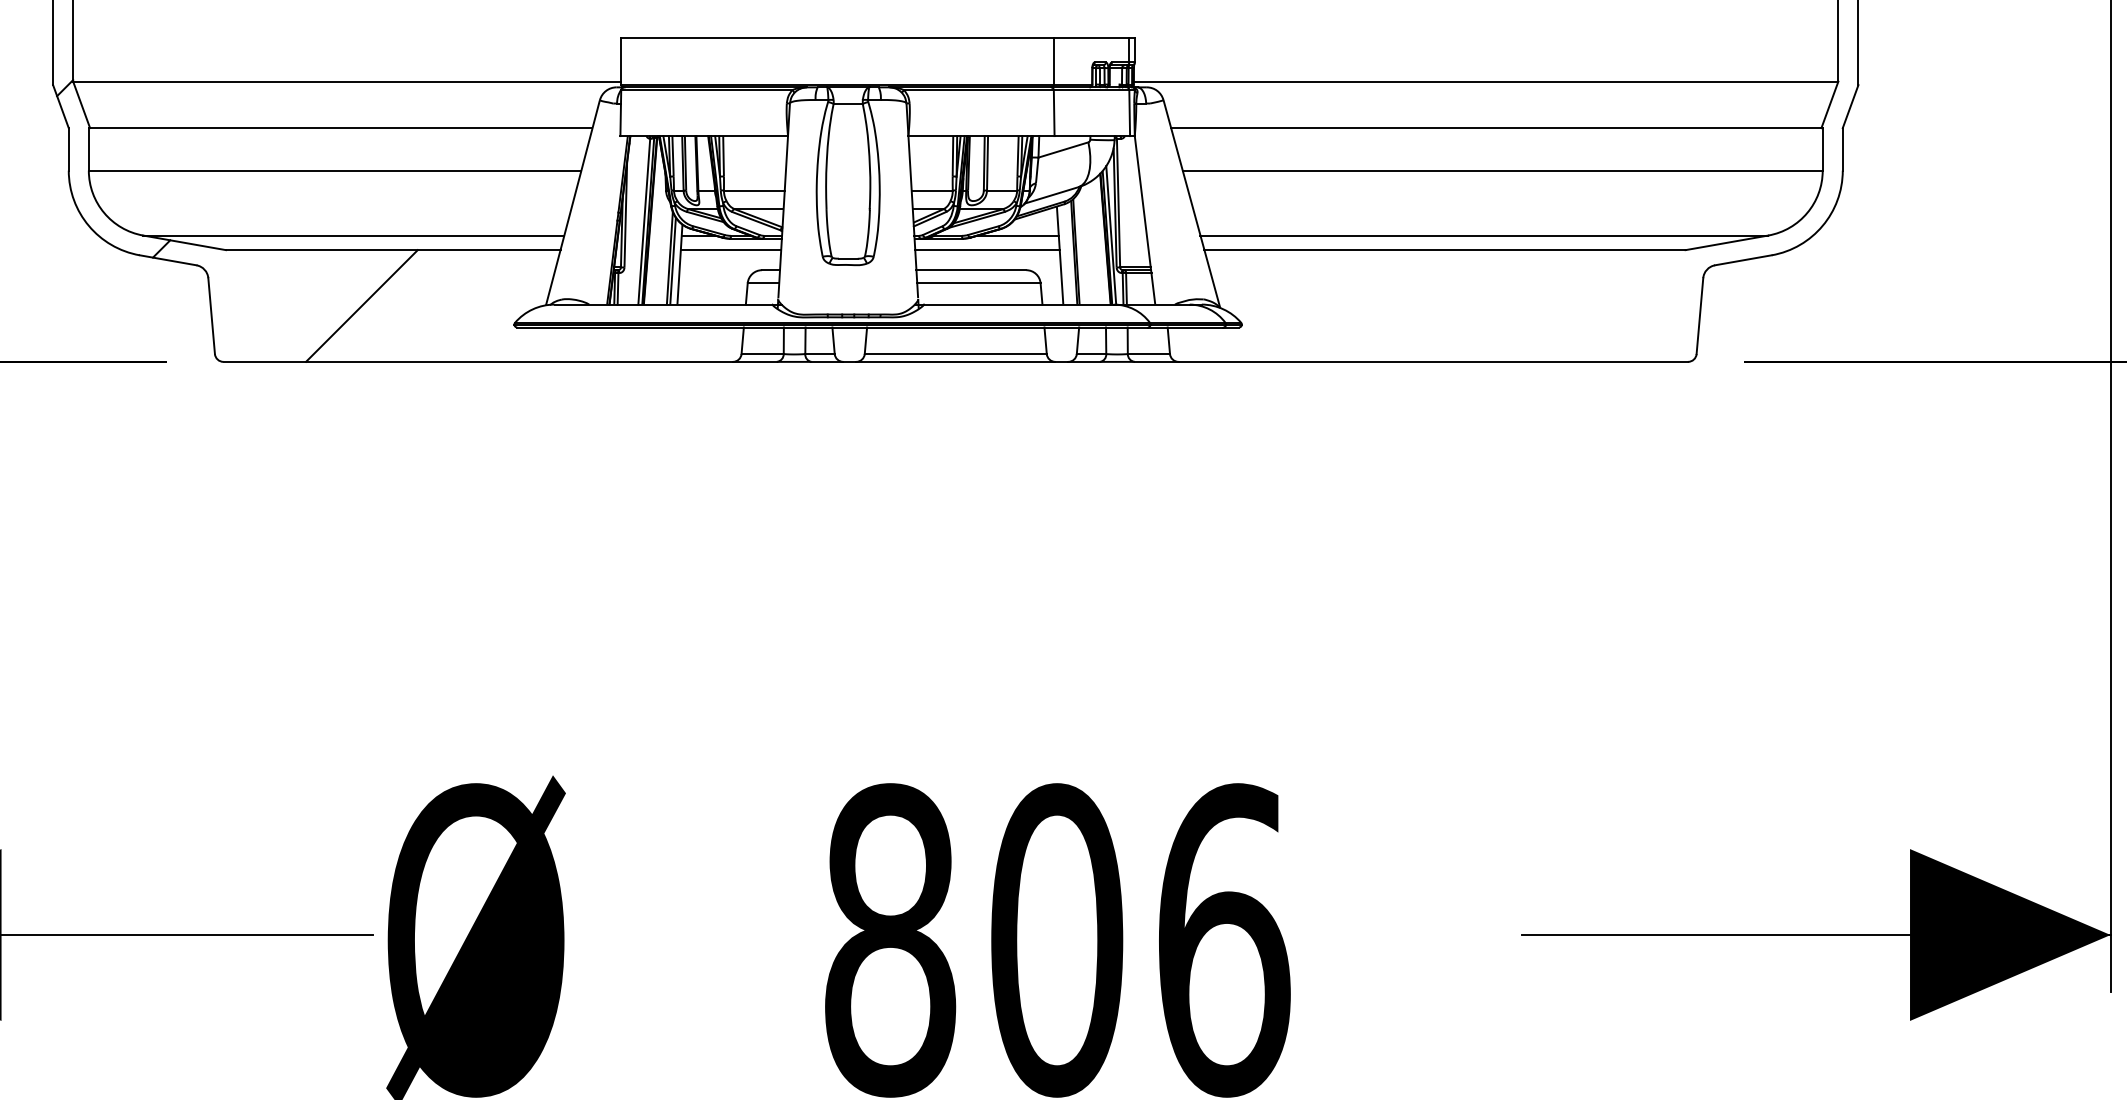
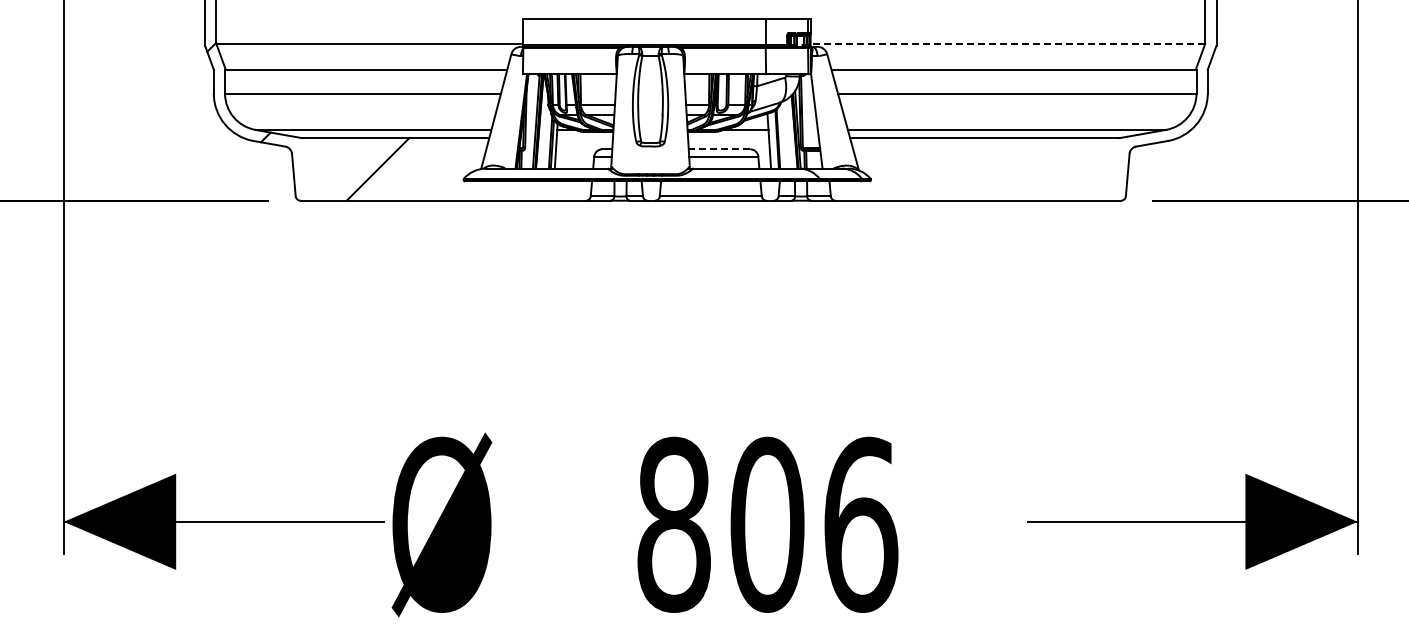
line: (1485, 81) -> (1007, 43), solid -> dashed
line: (730, 250) -> (584, 138), removed
line: (987, 250) -> (728, 138), removed
line: (971, 270) -> (719, 149), solid -> dashed

